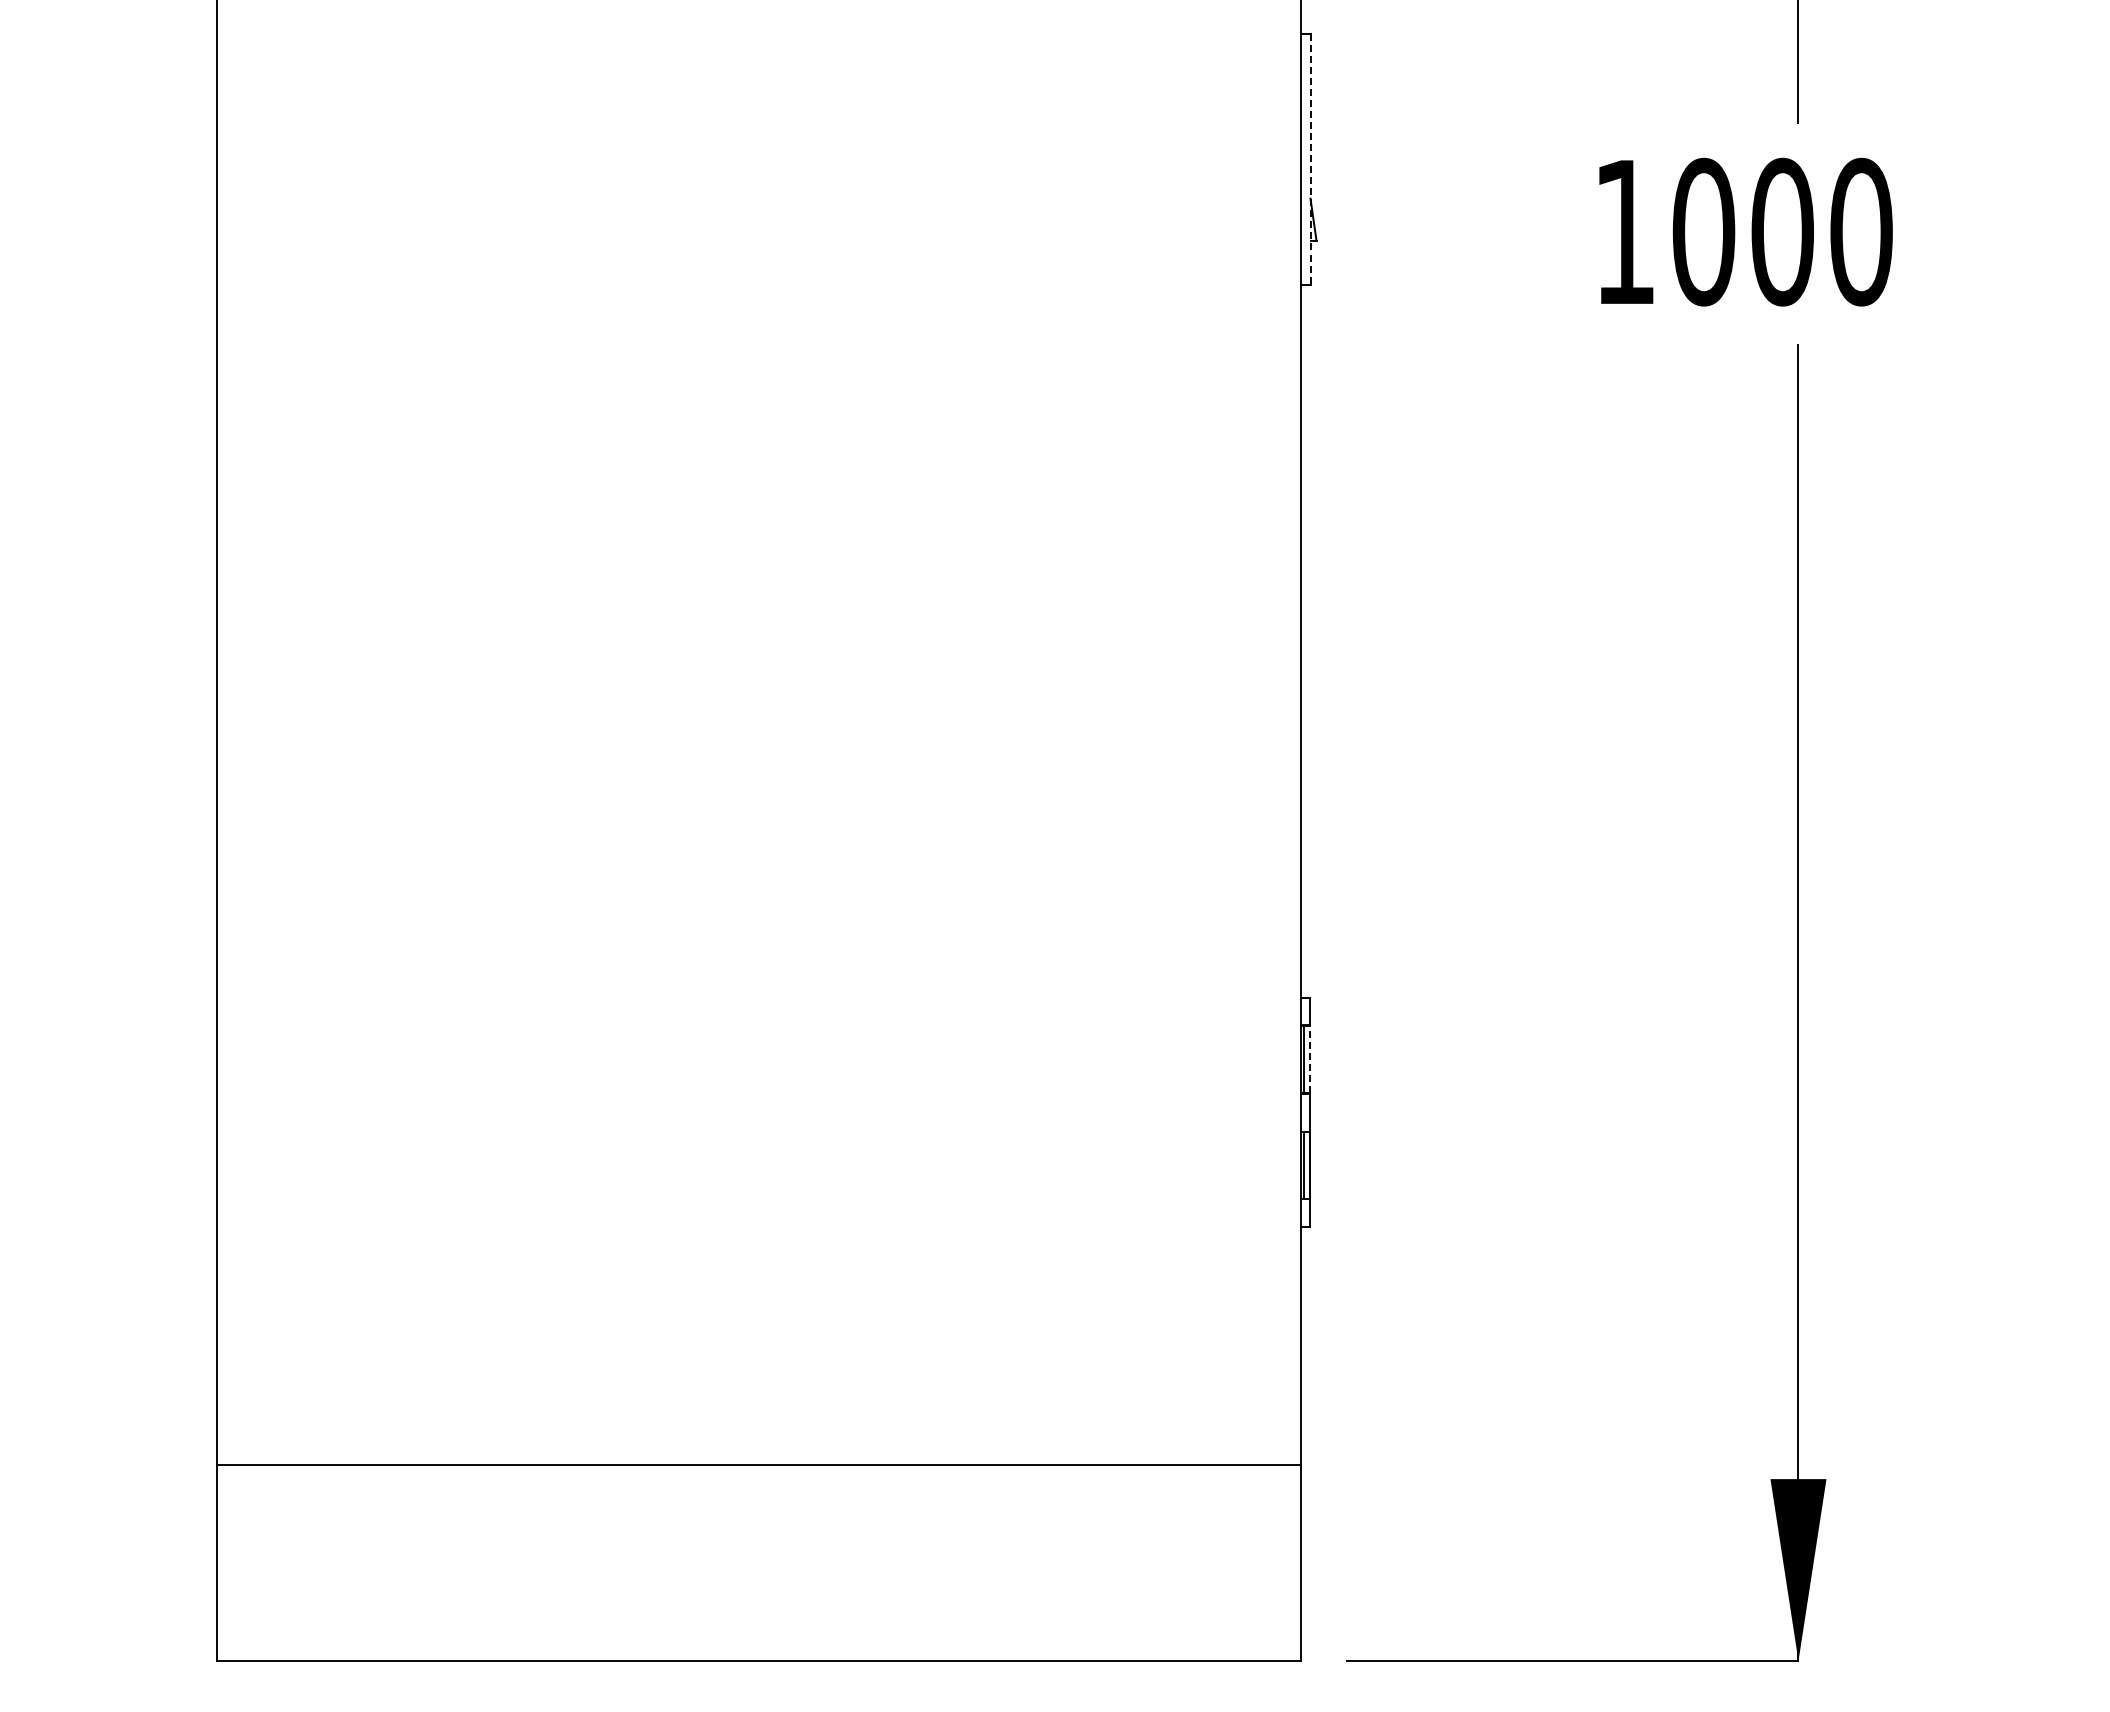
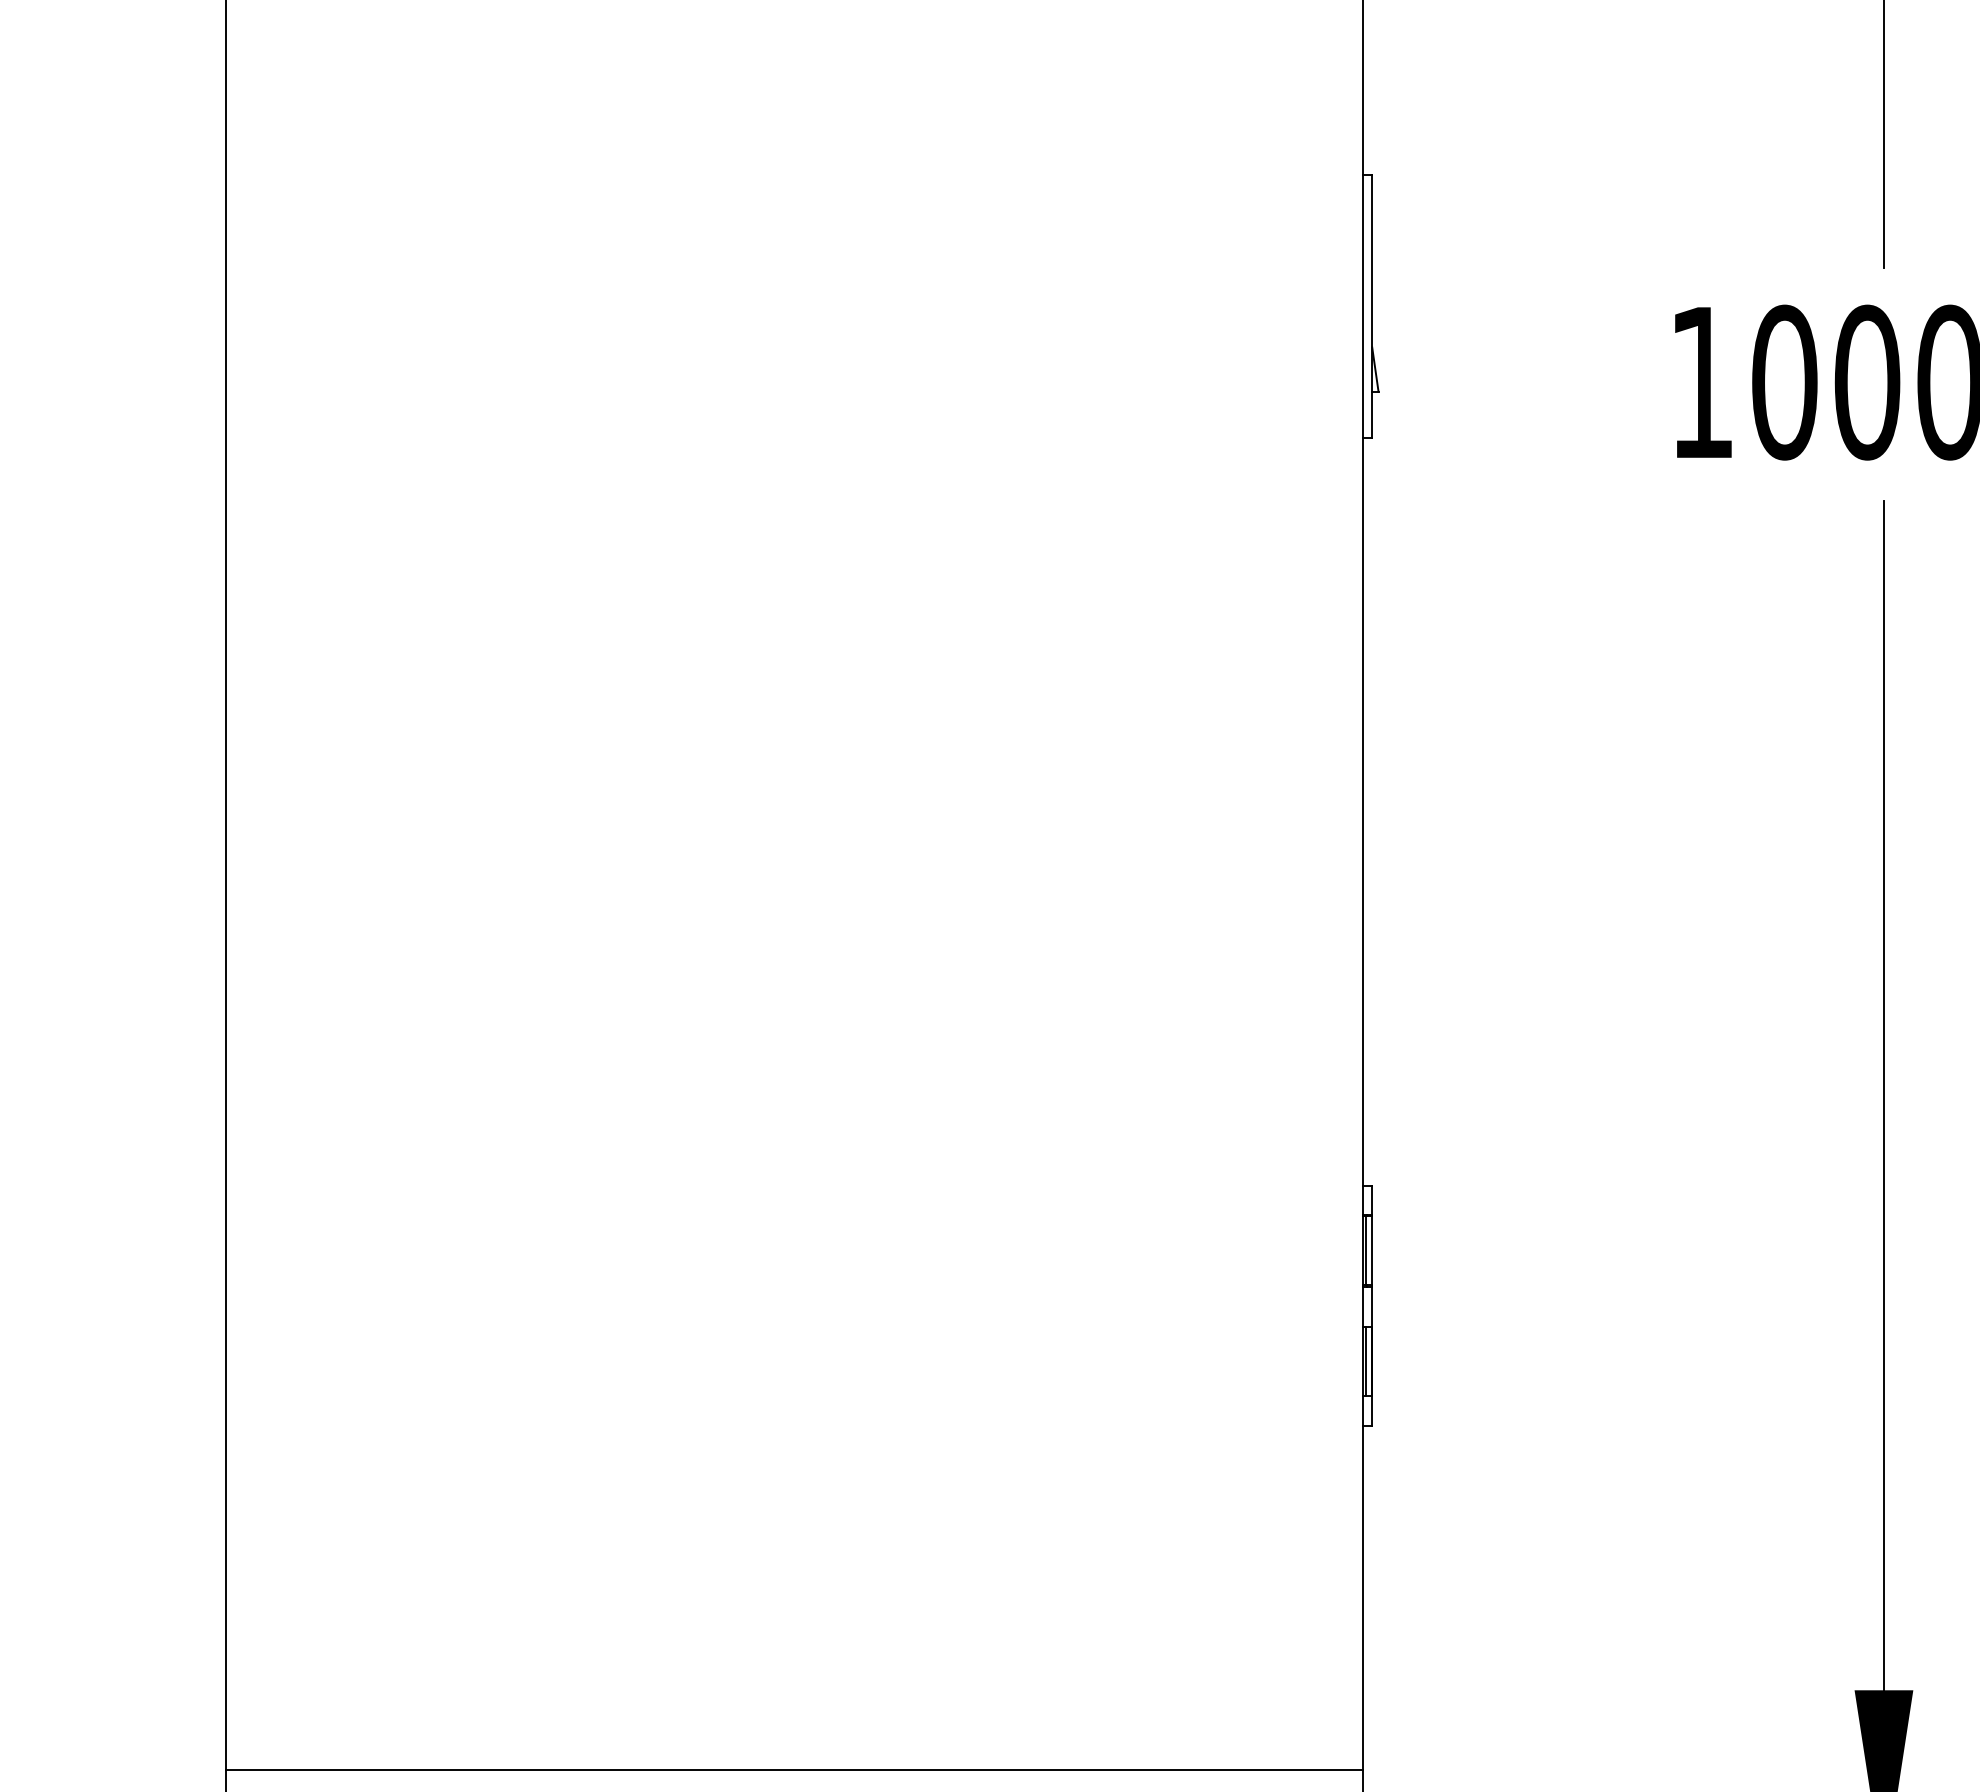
line: (1310, 160) -> (1372, 307), dashed -> solid
line: (1310, 1059) -> (1372, 1250), dashed -> solid
line: (759, 1465) -> (794, 1770), moved

